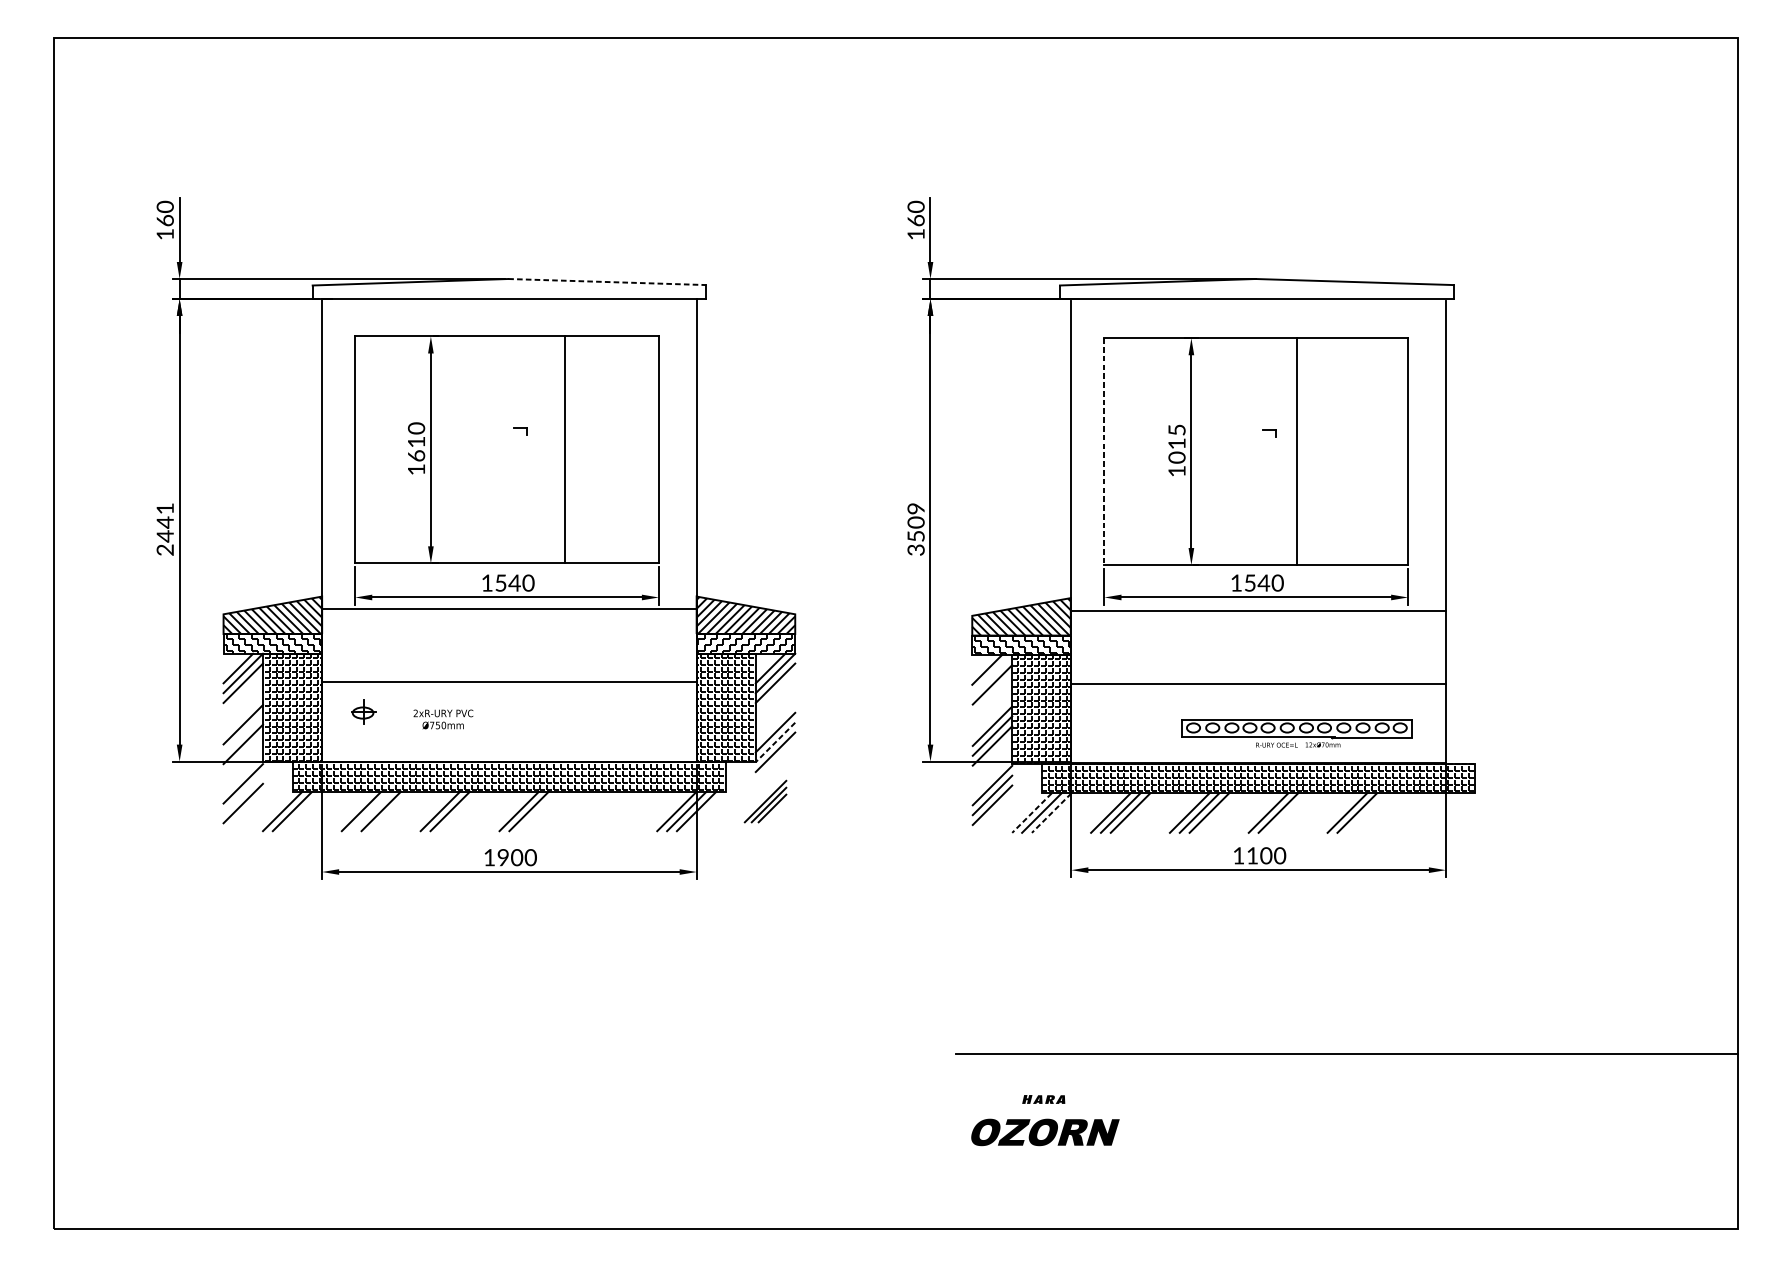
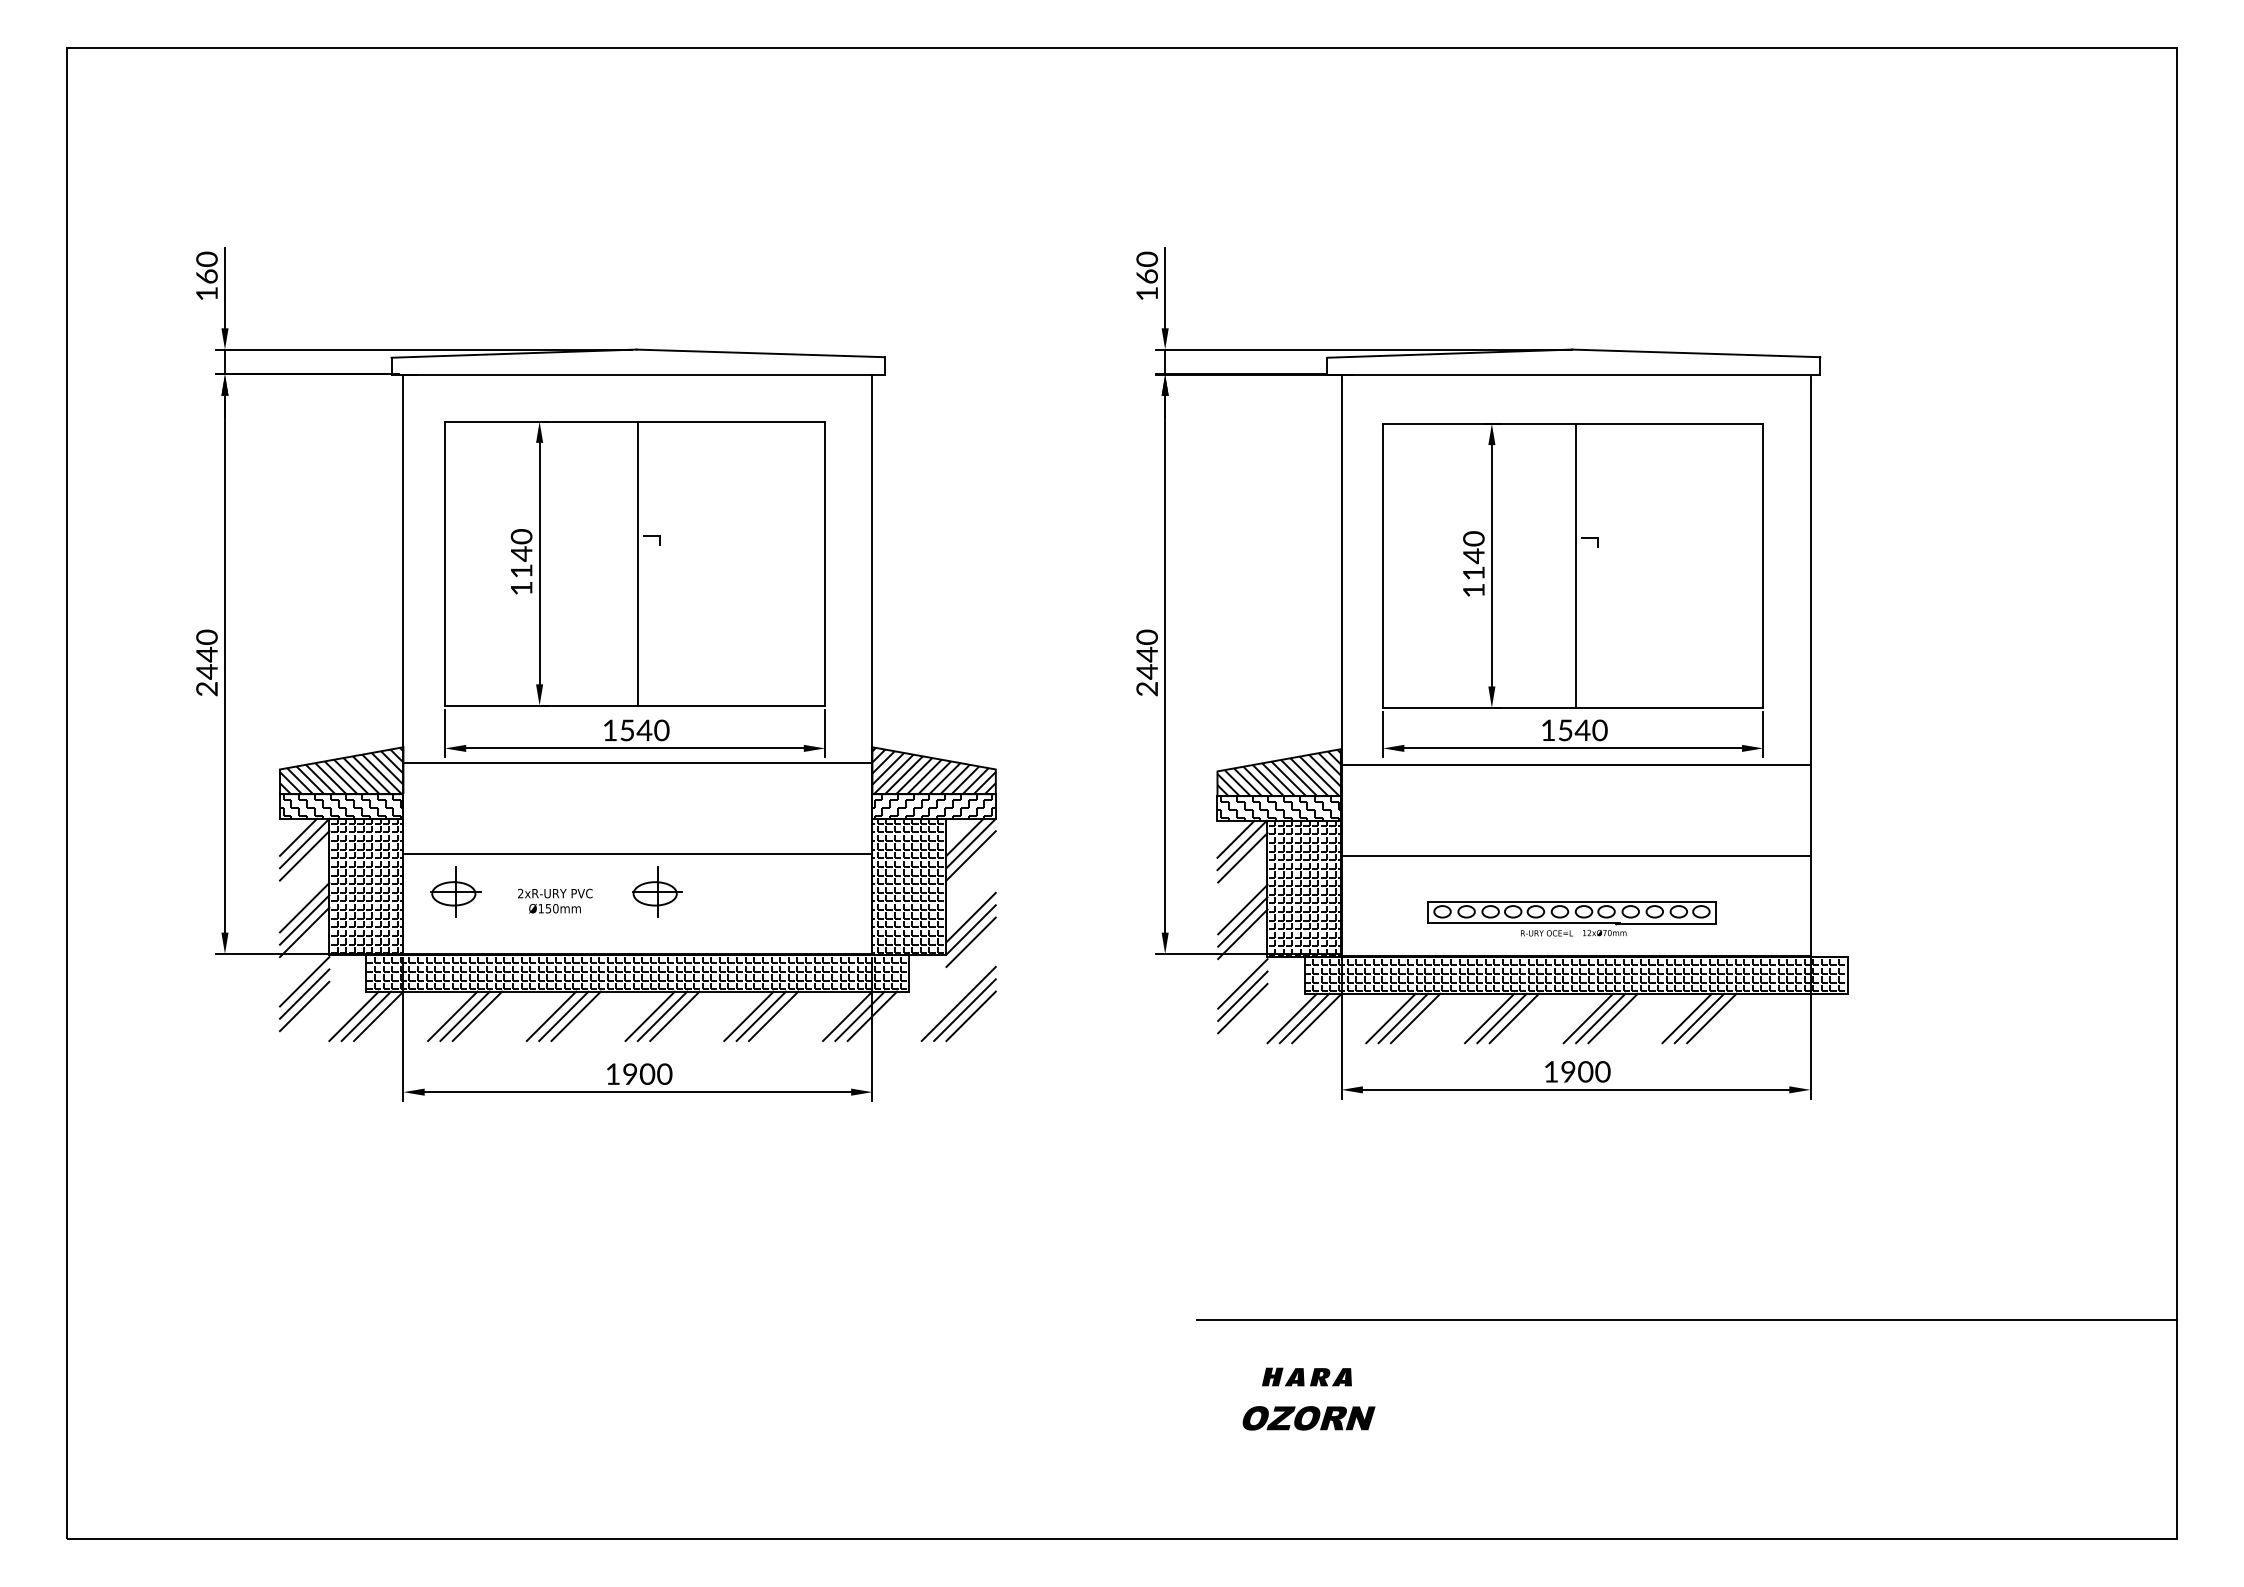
line: (608, 282) -> (761, 353), dashed -> solid
text: (1176, 443) -> (1473, 555), 1015 -> 1140
text: (416, 449) -> (521, 562), 1610 -> 1140
line: (564, 449) -> (637, 563), moved
line: (1297, 451) -> (1576, 565), moved
line: (1104, 452) -> (1383, 566), dashed -> solid
text: (164, 508) -> (206, 636), 2441 -> 2440
text: (915, 528) -> (1146, 662), 3509 -> 2440
line: (991, 675) -> (1241, 845), added
part: (363, 711) -> (455, 891), size x1.67
part: (525, 711) -> (657, 891), added
text: (431, 725) -> (540, 908), Ø750mm -> Ø150mm
part: (1296, 733) -> (1571, 918), moved
line: (243, 734) -> (304, 919), added
line: (775, 742) -> (971, 929), dashed -> solid
line: (243, 793) -> (304, 993), added
part: (765, 801) -> (958, 1003), size x1.43
line: (302, 811) -> (378, 1016), added
line: (370, 811) -> (464, 1016), added
line: (459, 811) -> (575, 1016), added
line: (538, 811) -> (674, 1016), added
line: (597, 811) -> (748, 1016), added
line: (608, 811) -> (761, 1016), added
line: (617, 811) -> (773, 1016), added
line: (1032, 813) -> (1292, 1018), dashed -> solid
line: (1051, 813) -> (1316, 1018), dashed -> solid
line: (1287, 813) -> (1612, 1018), added
line: (1366, 813) -> (1711, 1018), added
text: (1252, 855) -> (1568, 1071), 1100 -> 1900
part: (1043, 1099) -> (1306, 1376), size x1.67
part: (1044, 1132) -> (1308, 1418), size x0.71

